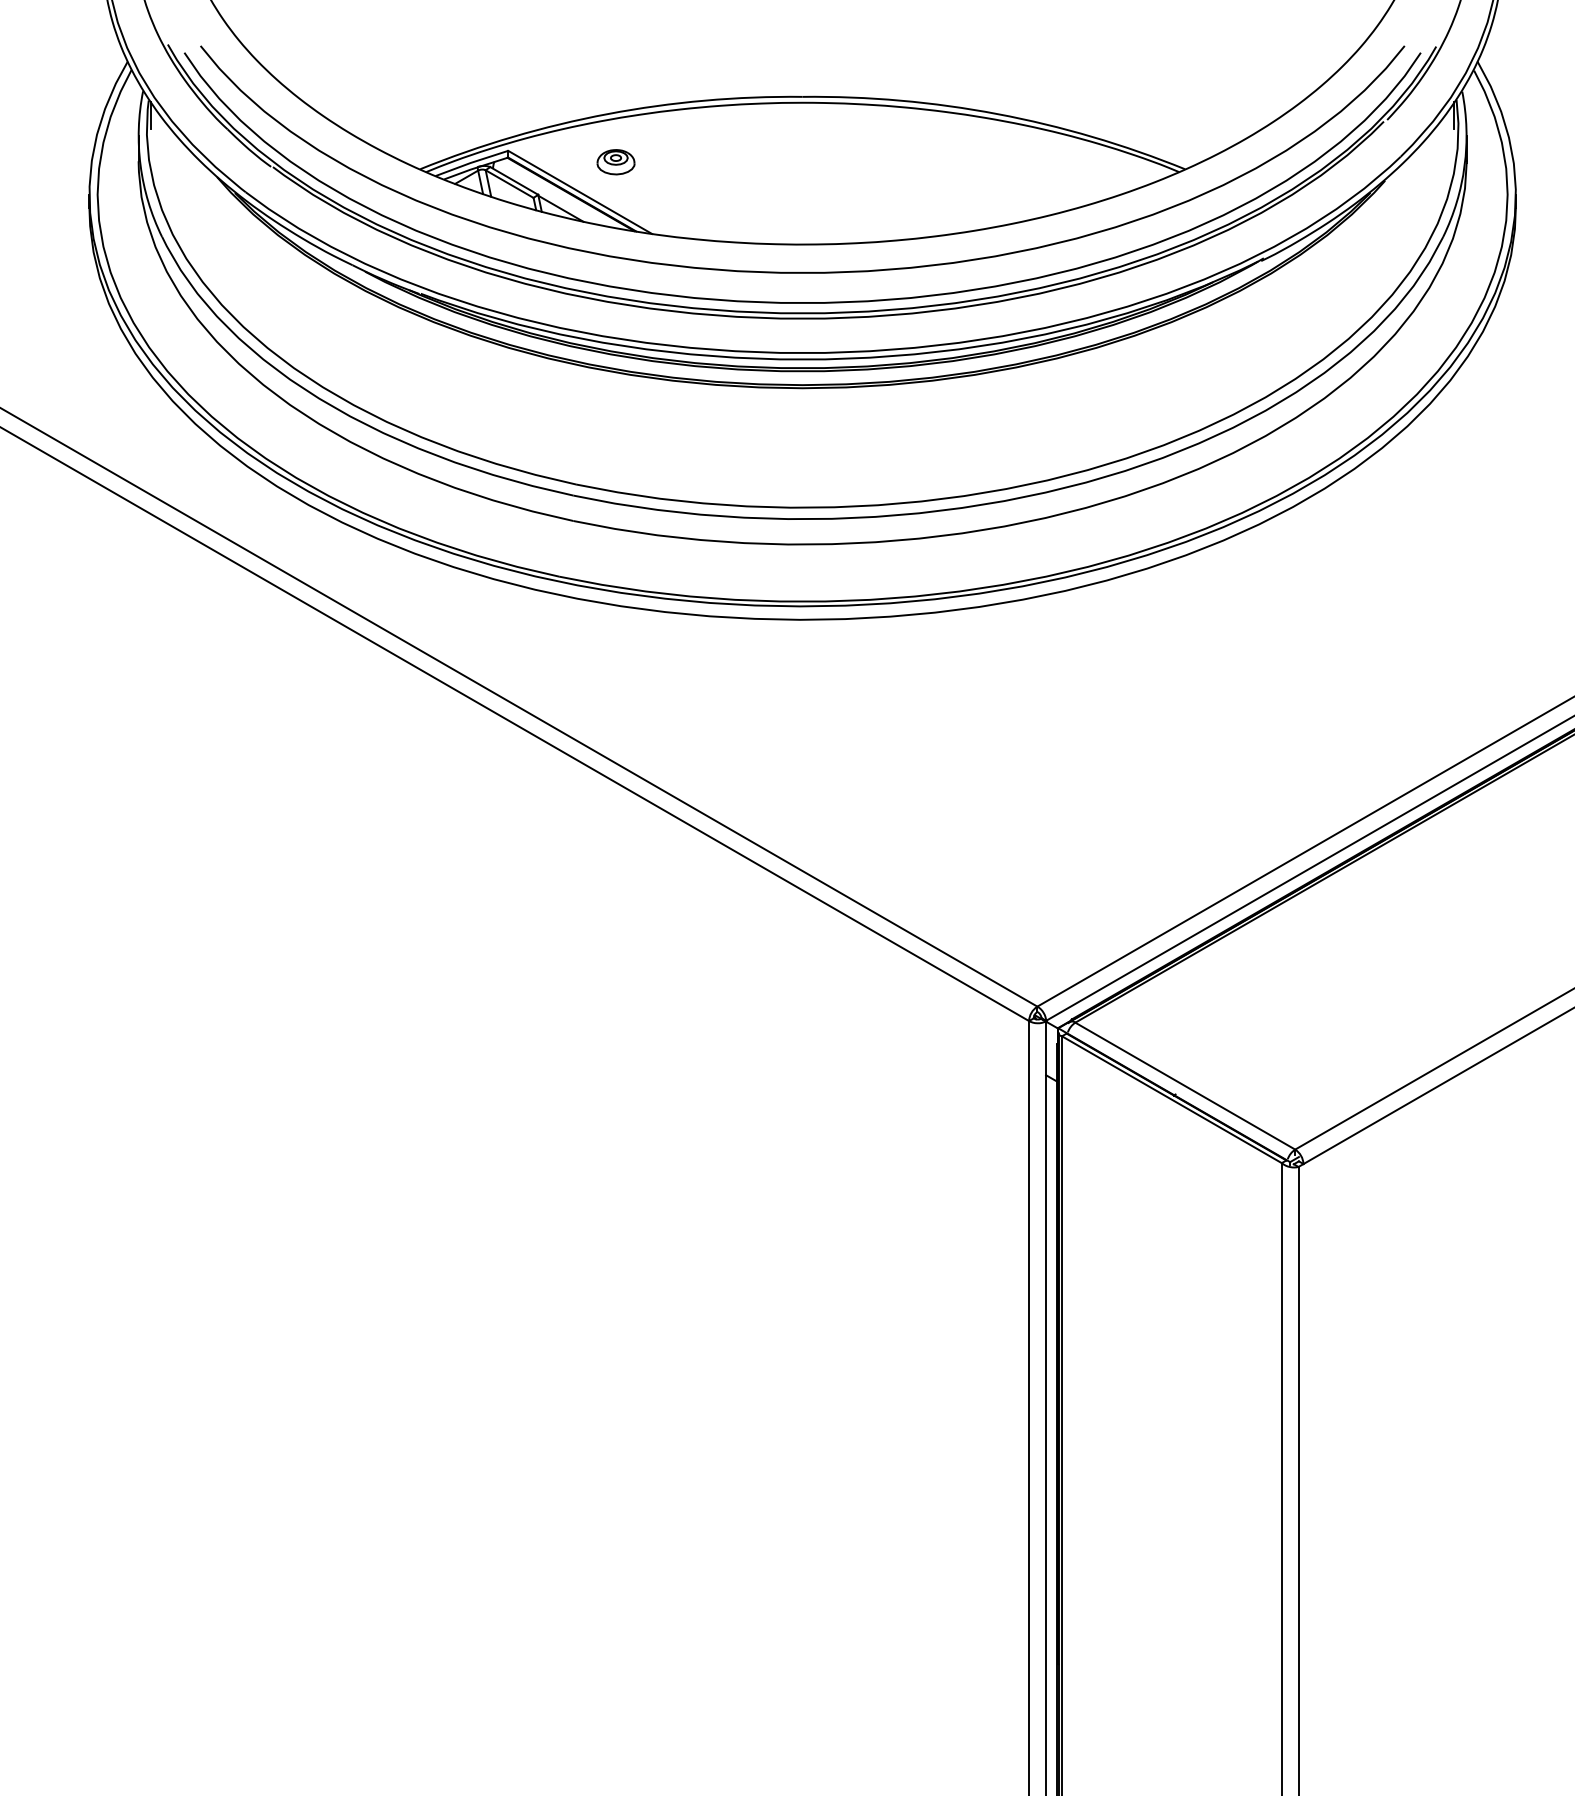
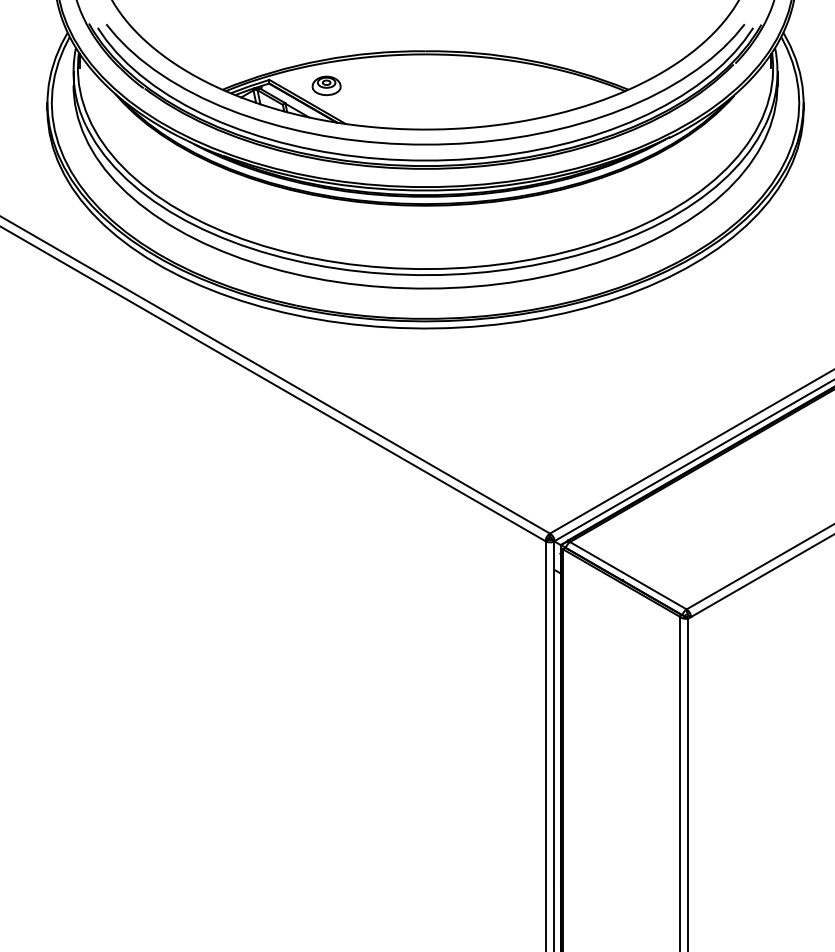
part: (615, 161) -> (326, 85), size x1.43

